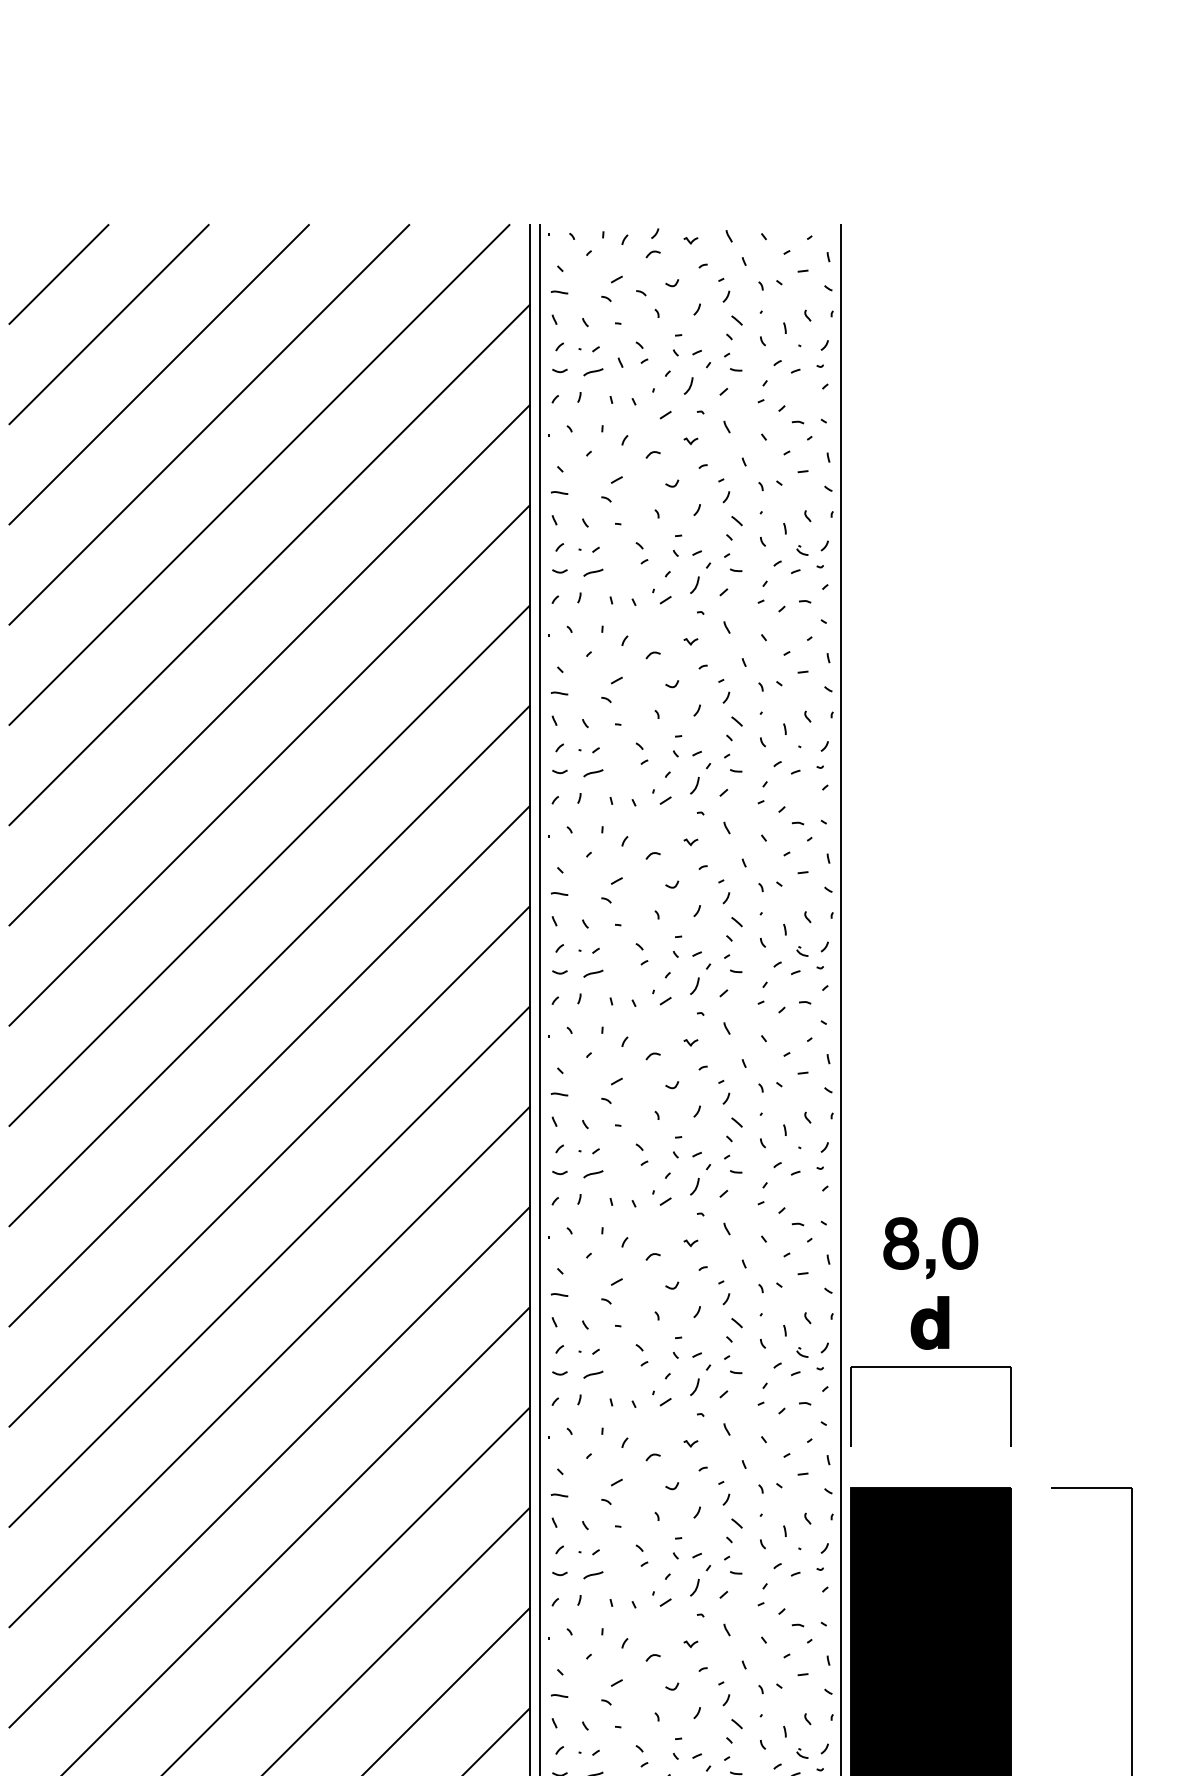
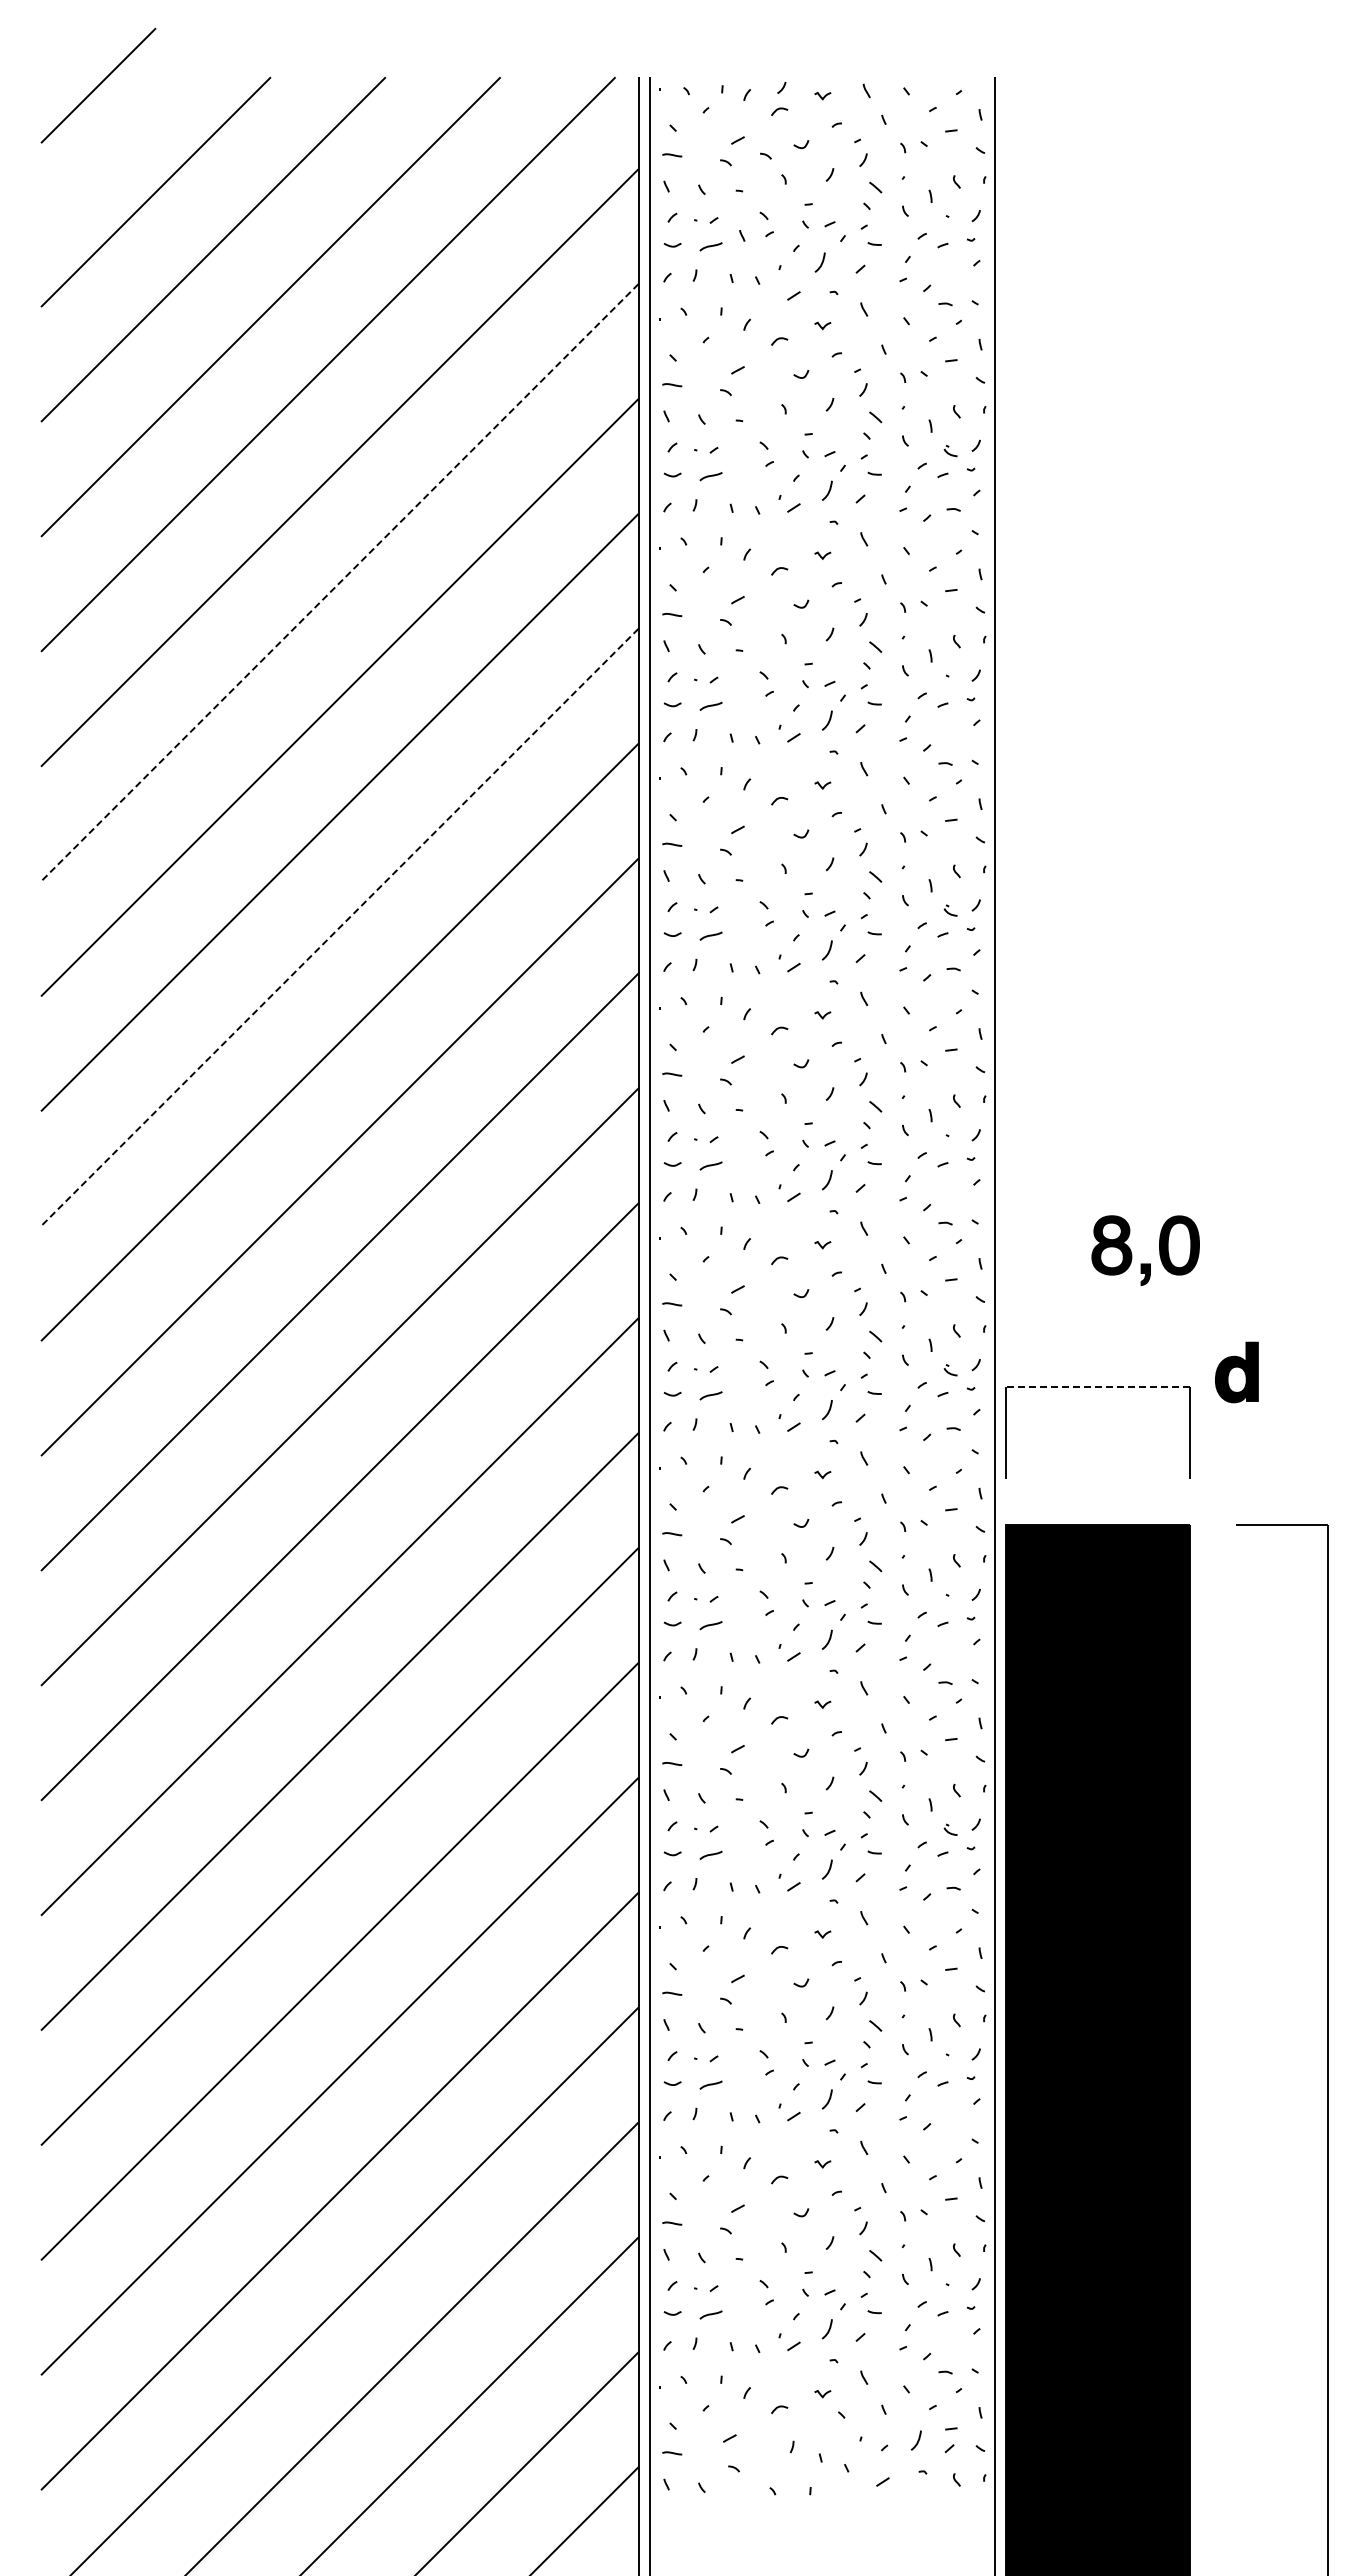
line: (58, 274) -> (98, 85), moved
line: (269, 666) -> (339, 583), solid -> dashed
line: (269, 966) -> (339, 927), solid -> dashed
part: (930, 1259) -> (1145, 1263), moved
part: (929, 1323) -> (1236, 1372), moved
line: (931, 1367) -> (1098, 1387), solid -> dashed

